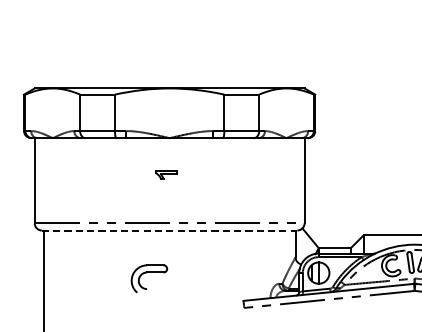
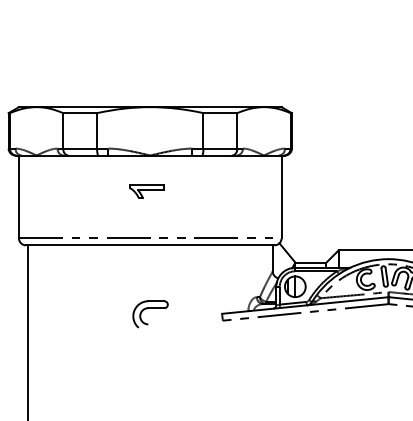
part: (165, 175) -> (146, 191), size x1.67
line: (169, 230) -> (150, 245), dashed -> solid
part: (149, 278) -> (150, 314), moved

